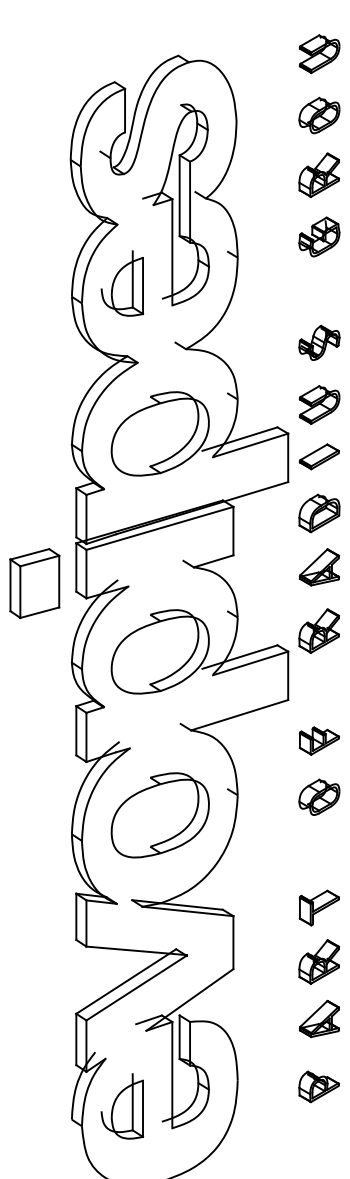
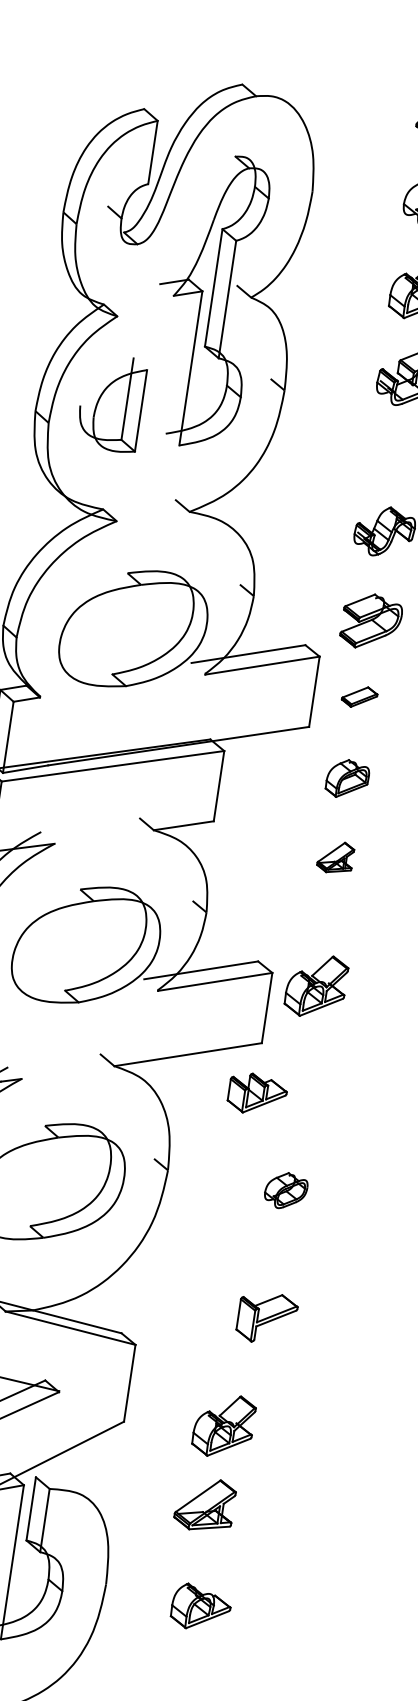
part: (318, 456) -> (358, 696), size x0.6
part: (319, 513) -> (347, 779), size x0.7
part: (318, 567) -> (334, 857), size x0.6
part: (318, 630) -> (315, 985), moved
part: (318, 740) -> (256, 1093), moved
part: (319, 796) -> (286, 1189), size x0.7
part: (318, 907) -> (265, 1317), moved
part: (318, 961) -> (223, 1425), moved
part: (318, 1018) -> (203, 1503), moved
part: (318, 1086) -> (200, 1607), moved

